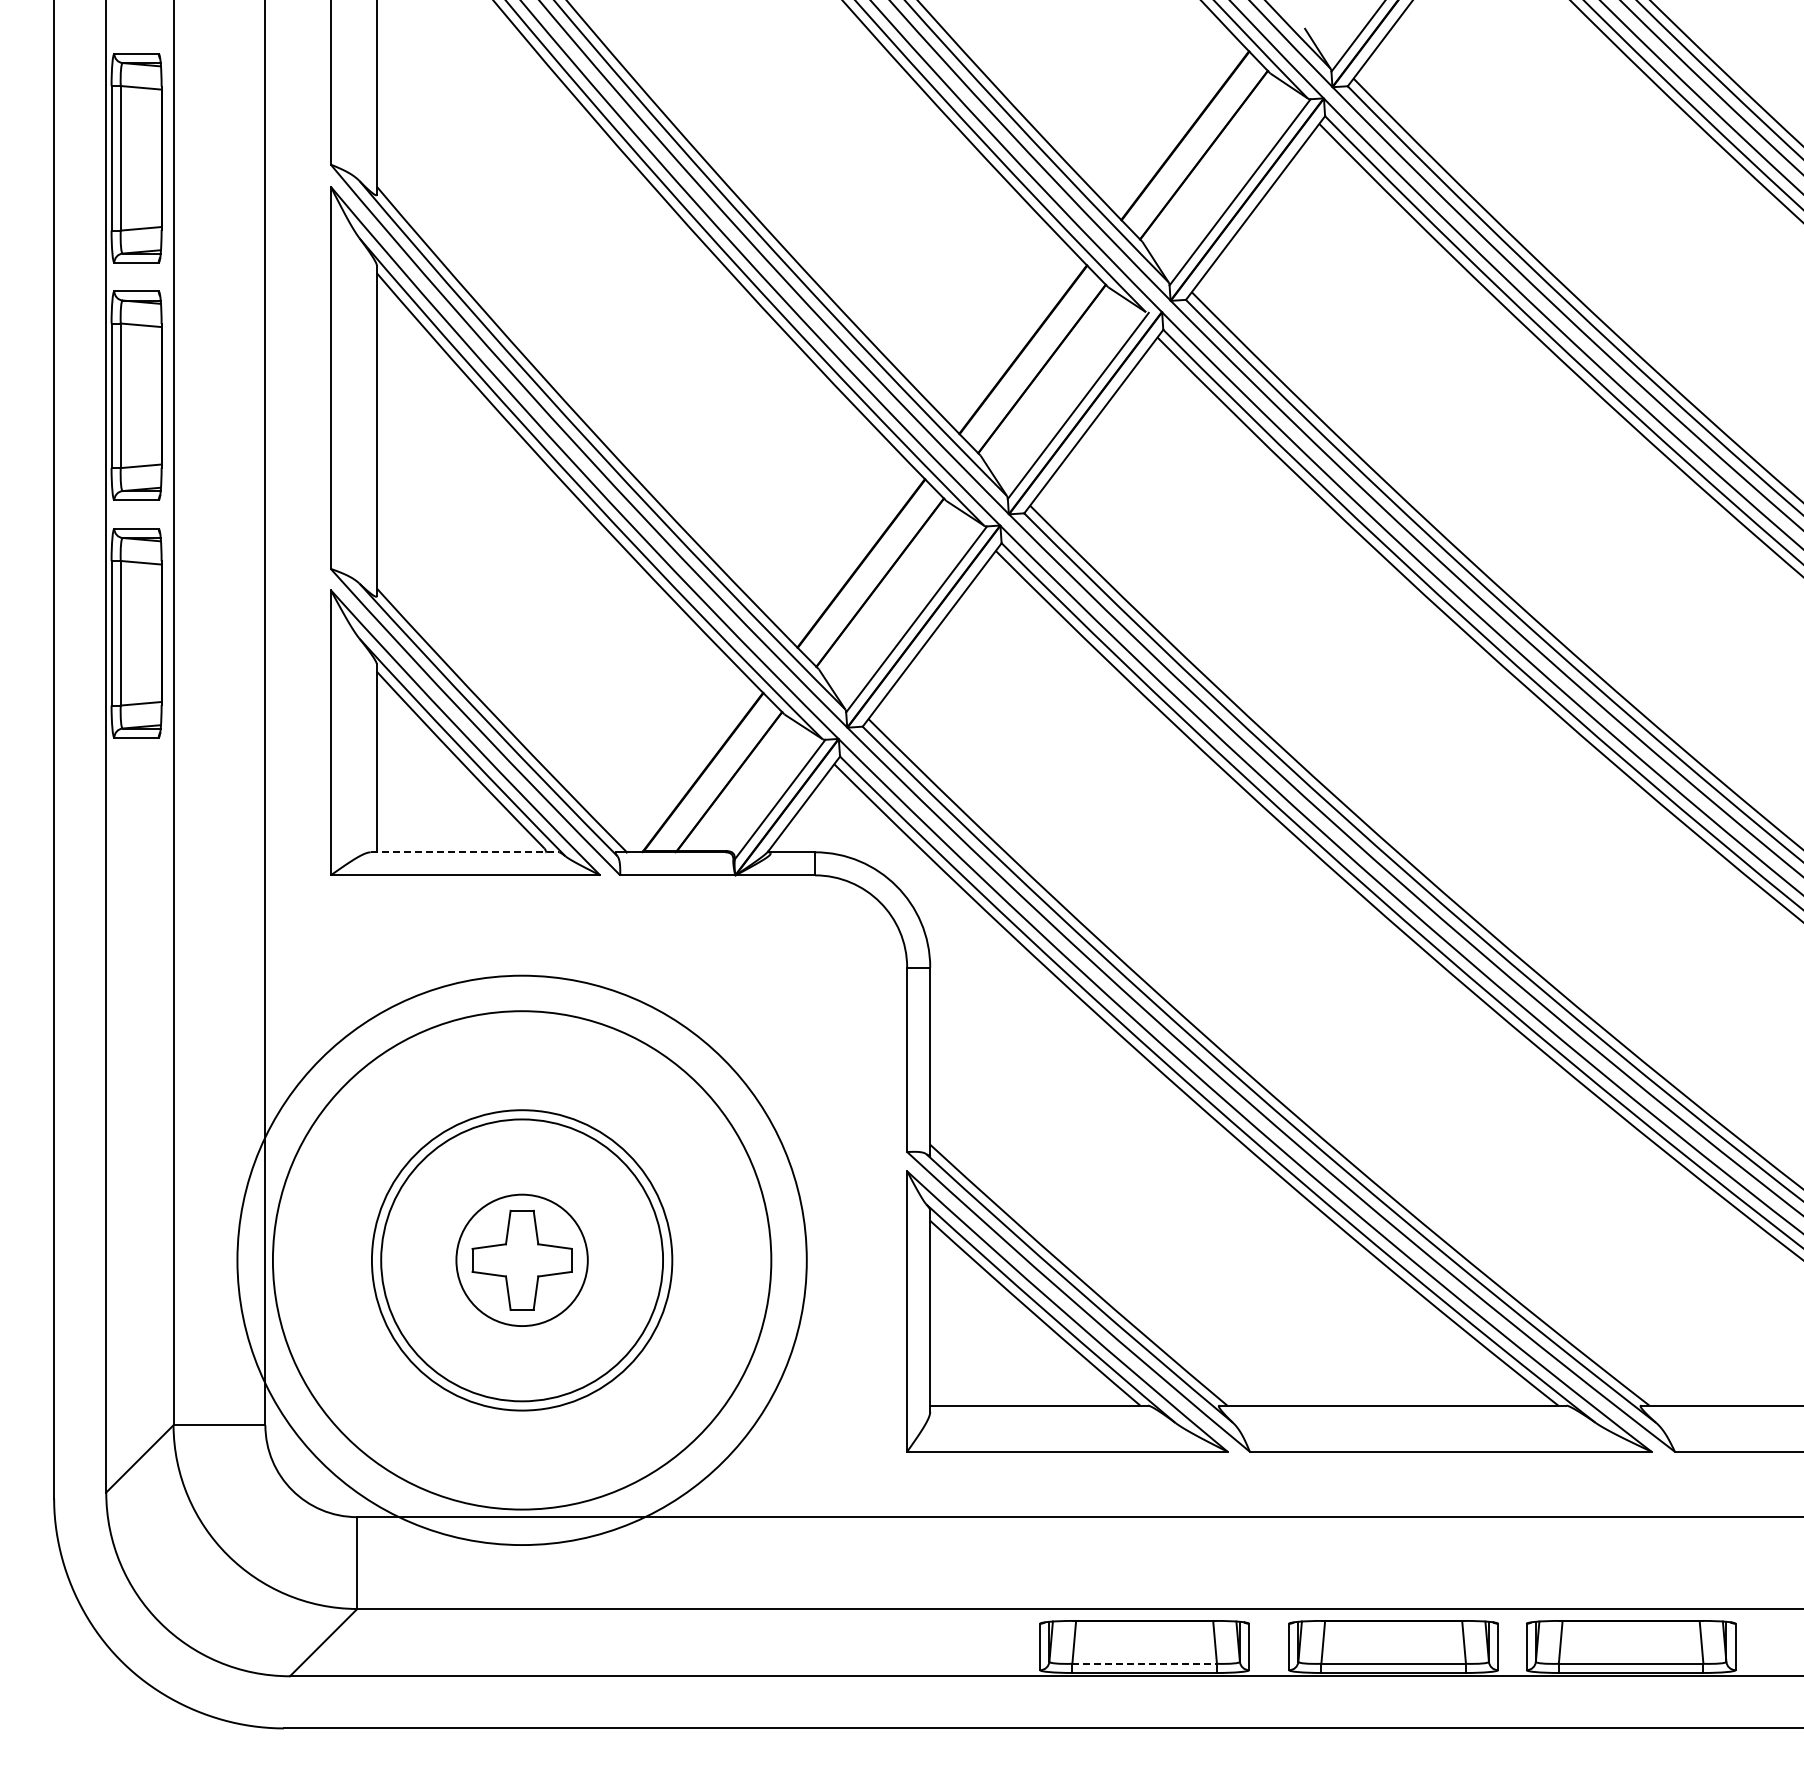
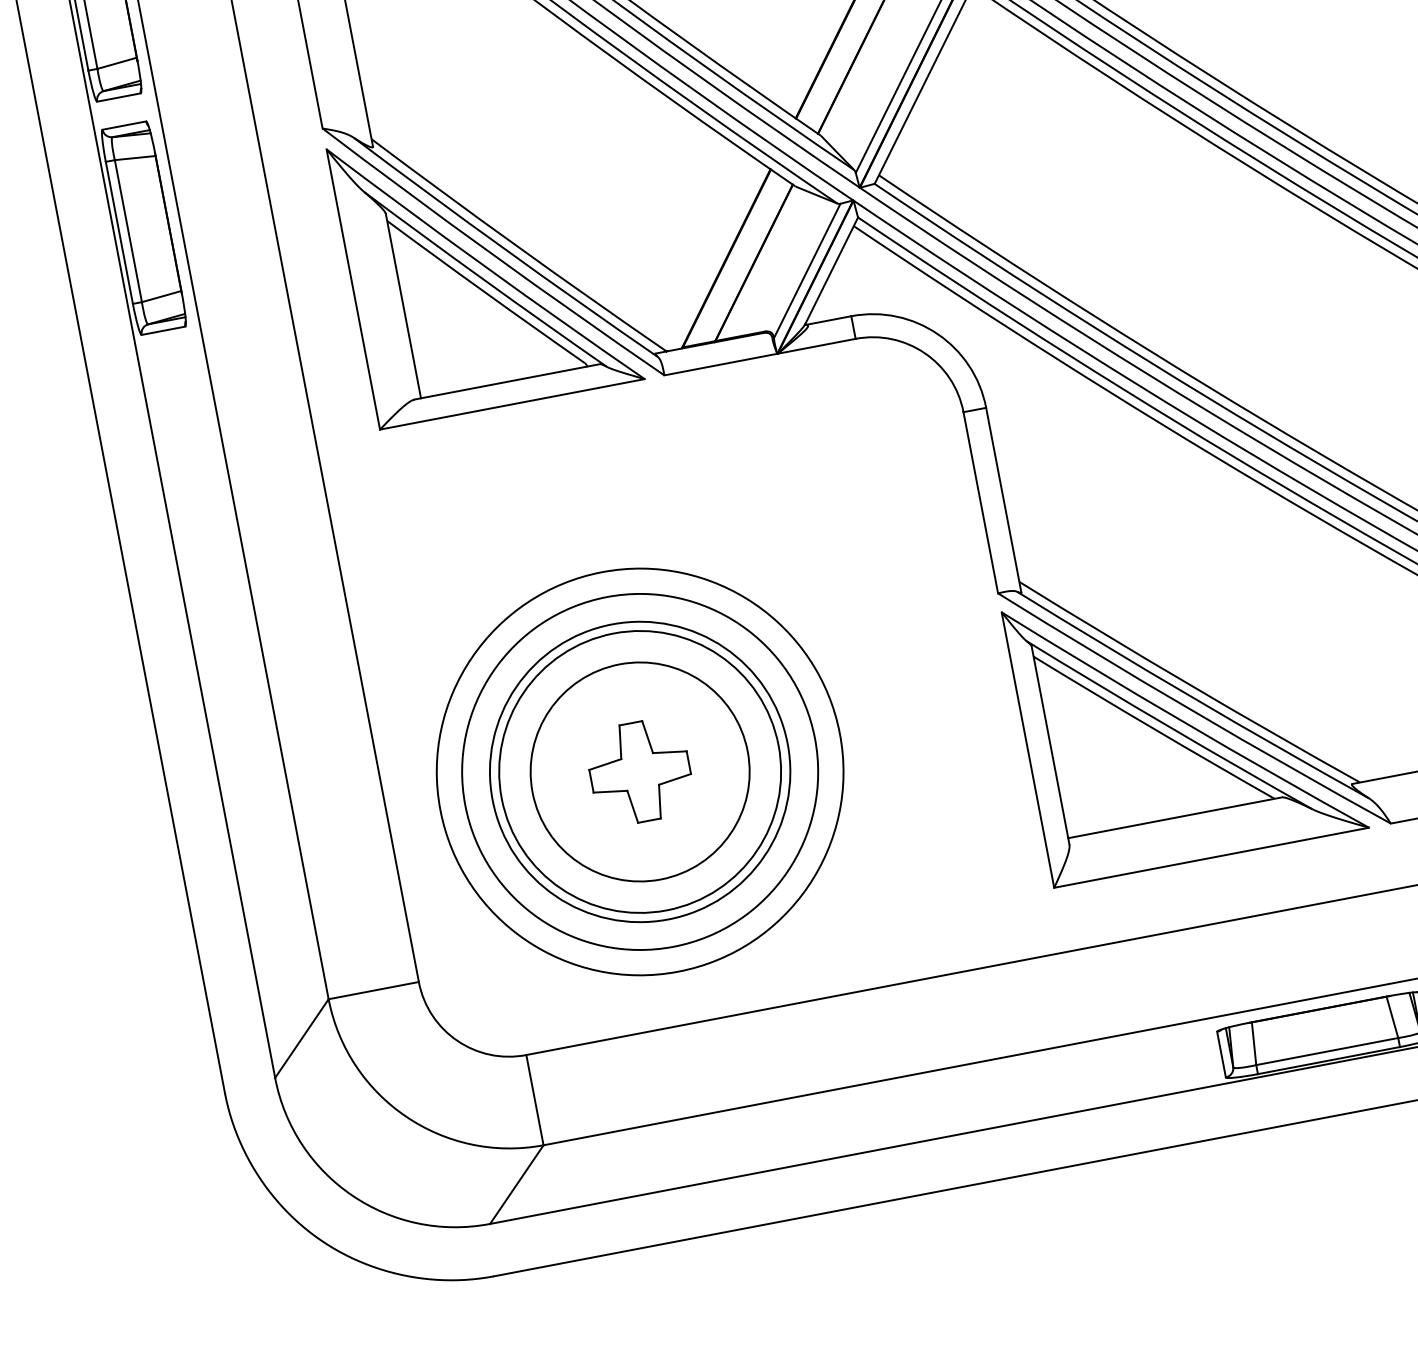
line: (465, 852) -> (508, 381), dashed -> solid
circle: (521, 1259) -> (639, 771), size x1.67
circle: (521, 1260) -> (639, 772), size x0.71
circle: (522, 1260) -> (640, 772), size x0.71
line: (1145, 1663) -> (1328, 1051), dashed -> solid

